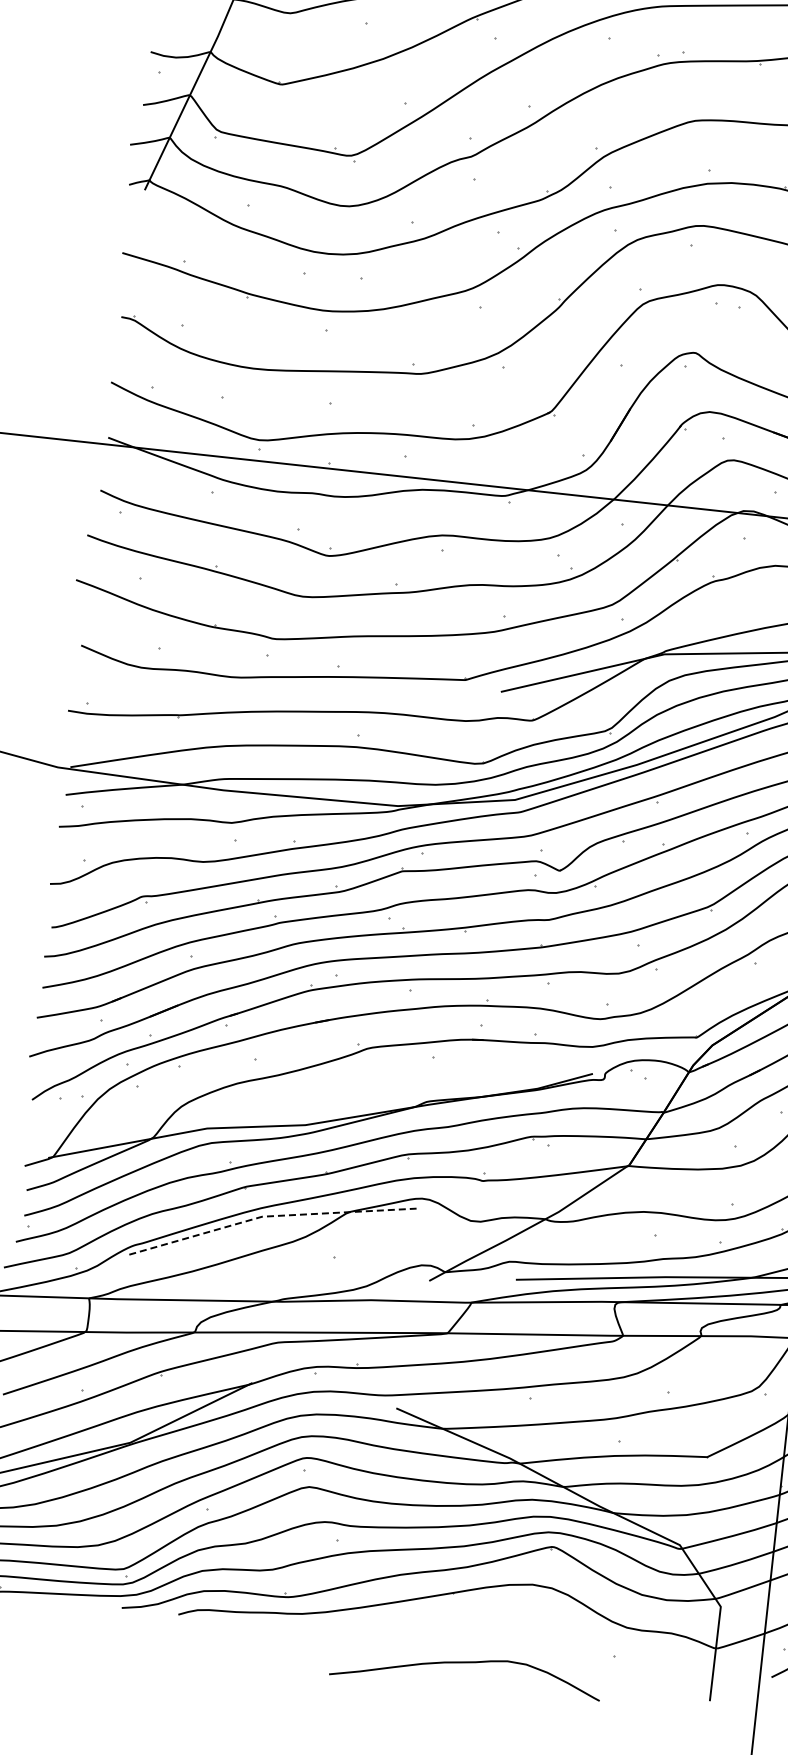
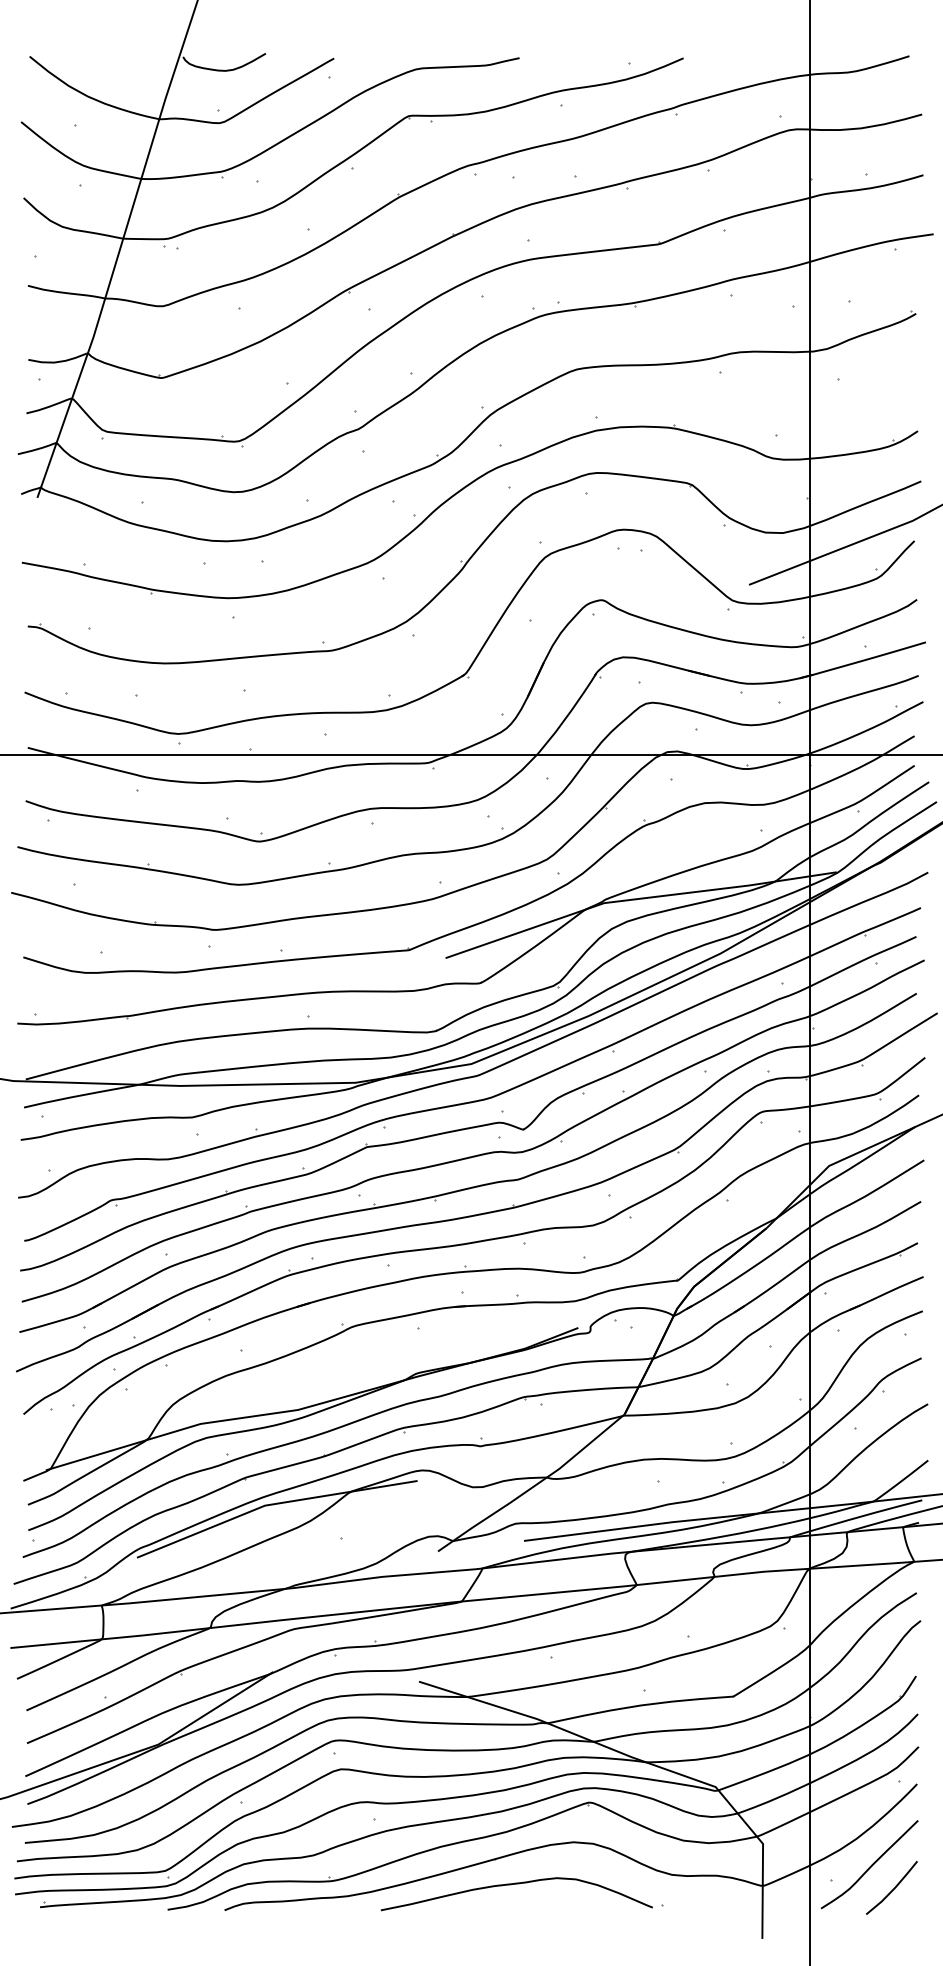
line: (269, 1216) -> (272, 1504), dashed -> solid
curve: (466, 1663) -> (516, 1884), moved

